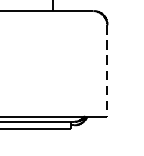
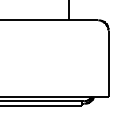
line: (107, 71) -> (108, 64), dashed -> solid

